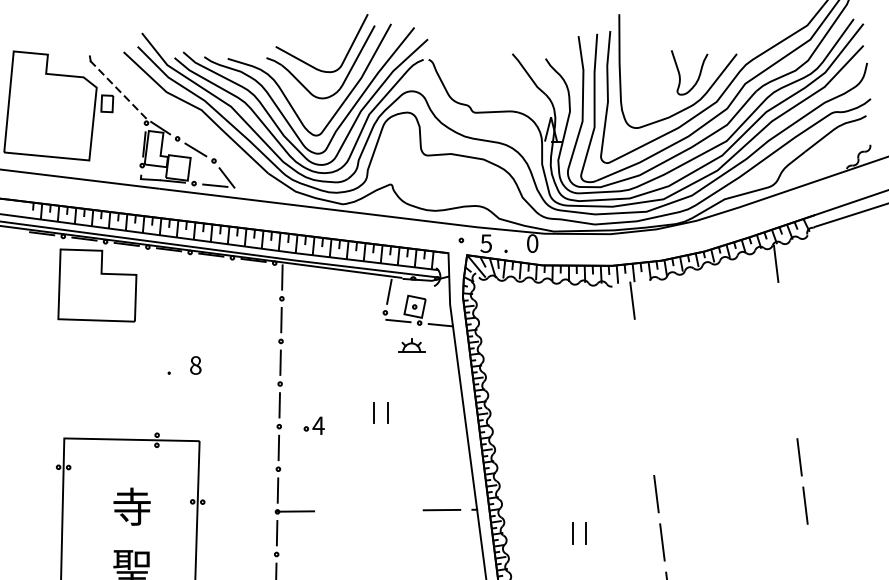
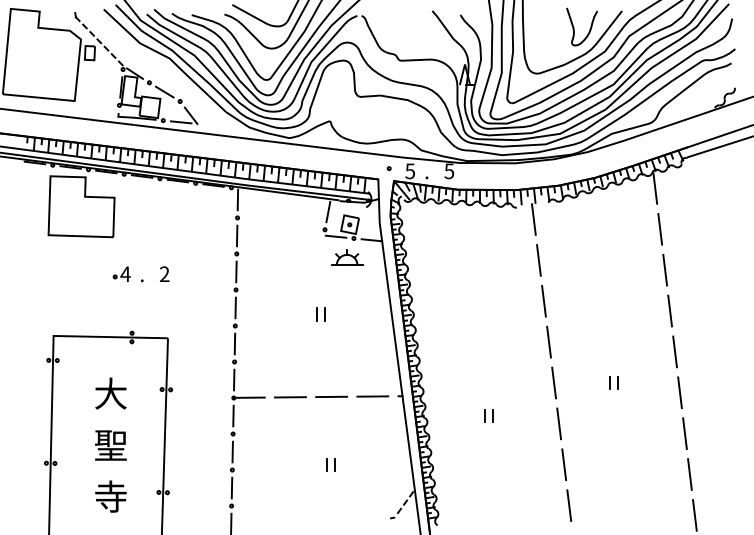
text: (532, 243) -> (449, 171), 0 -> 5
line: (782, 311) -> (660, 228), added
part: (412, 345) -> (347, 257), size x1.43
line: (638, 349) -> (538, 260), added
line: (788, 359) -> (665, 269), added
text: (195, 365) -> (164, 274), 8 -> 2
line: (643, 396) -> (543, 300), added
line: (793, 408) -> (669, 310), added
part: (380, 413) -> (320, 314), size x0.71
part: (313, 424) -> (121, 273), moved
line: (649, 444) -> (548, 341), added
part: (726, 493) -> (613, 382), added
text: (131, 506) -> (110, 393), 寺 -> 大
line: (393, 510) -> (331, 396), added
line: (344, 511) -> (290, 397), added
part: (578, 532) -> (488, 415), size x0.71
line: (810, 553) -> (684, 433), added

